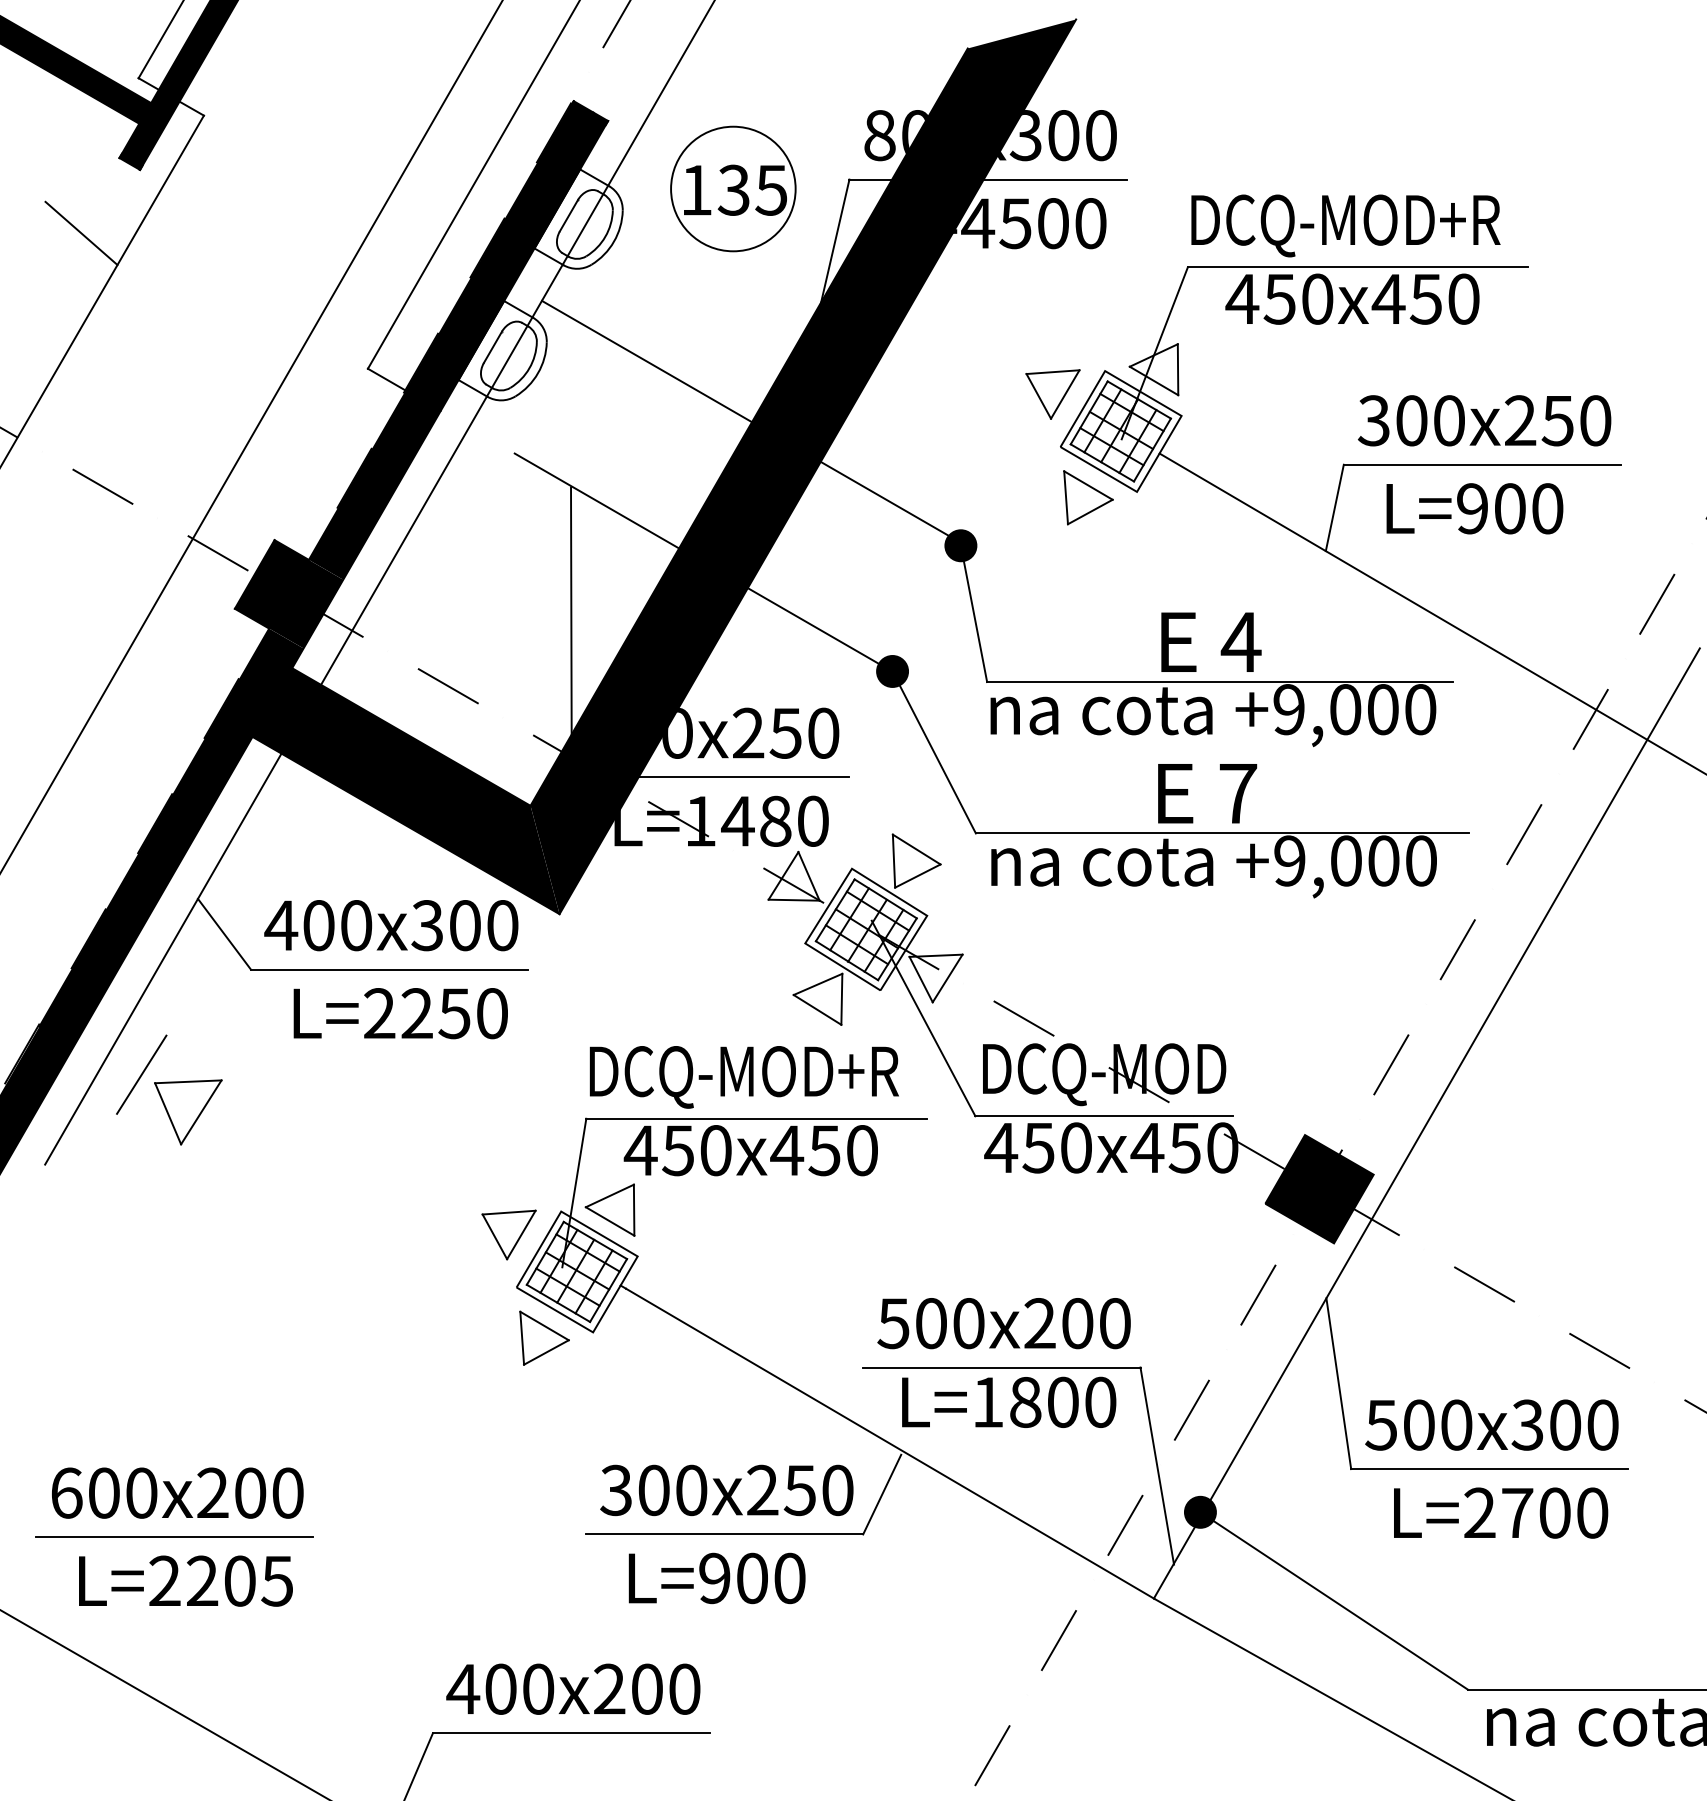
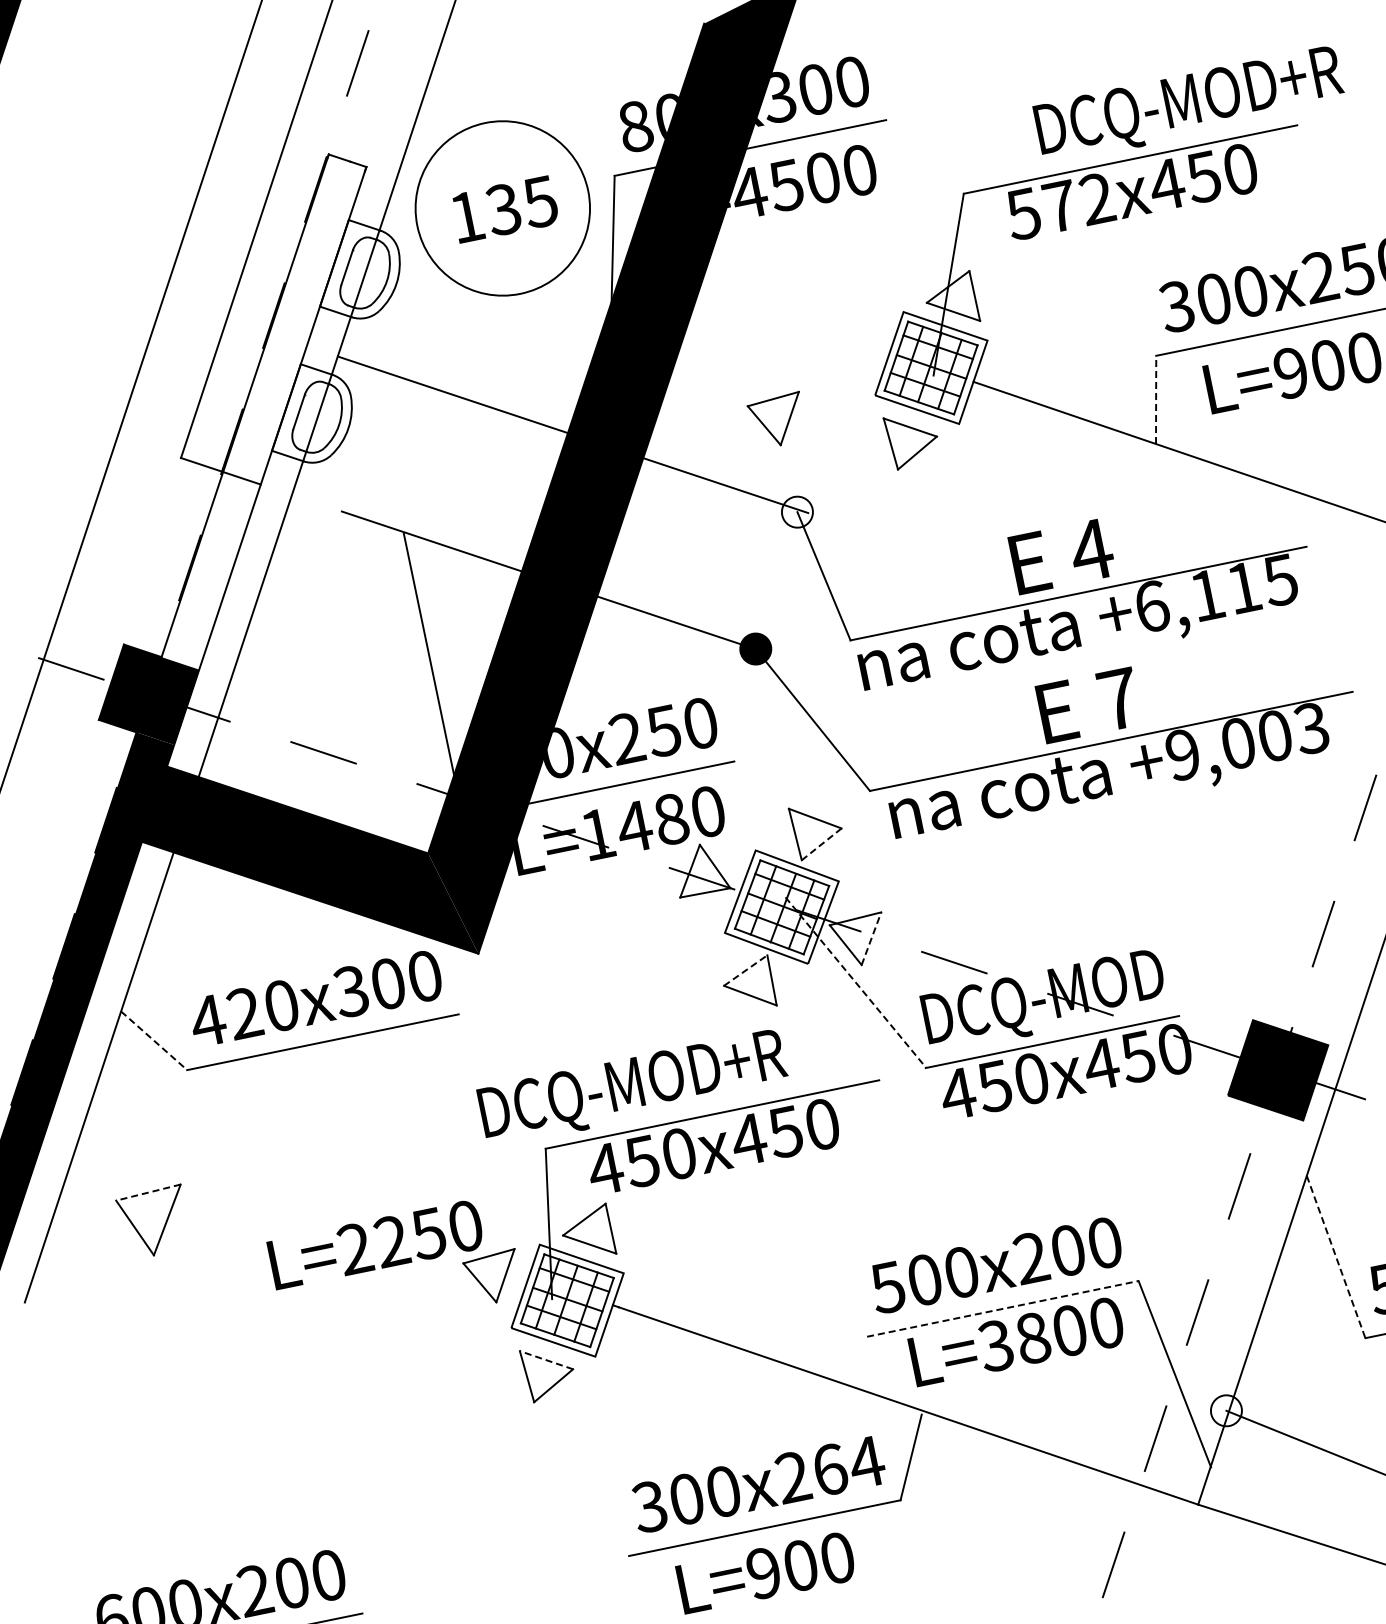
circle: (733, 188) -> (502, 207), size x1.4
text: (1345, 225) -> (1189, 104), moved
text: (1279, 298) -> (1059, 205), 450x450 -> 572x450
fill: (458, 340) -> (264, 412), removed
part: (1052, 394) -> (777, 421), moved
line: (1334, 507) -> (1155, 399), solid -> dashed
fill: (960, 545) -> (796, 511), removed
text: (1354, 709) -> (1215, 593), +9,000 -> +6,115
text: (1420, 860) -> (1310, 728), +9,000 -> +9,003
line: (917, 876) -> (821, 844), solid -> dashed
text: (318, 925) -> (244, 1013), 400 -> 420
line: (224, 934) -> (154, 1041), solid -> dashed
line: (947, 978) -> (871, 938), solid -> dashed
line: (818, 984) -> (746, 970), solid -> dashed
text: (400, 1013) -> (375, 1244), moved
line: (923, 1018) -> (855, 982), solid -> dashed
line: (141, 1074) -> (101, 1194), removed
text: (743, 1077) -> (632, 1088), moved
line: (187, 1081) -> (147, 1192), solid -> dashed
line: (544, 1325) -> (546, 1359), solid -> dashed
line: (1001, 1367) -> (1002, 1308), solid -> dashed
line: (1338, 1384) -> (1335, 1257), solid -> dashed
text: (987, 1402) -> (995, 1346), L=1800 -> L=3800
text: (818, 1490) -> (847, 1466), 250 -> 264
fill: (1199, 1511) -> (1225, 1410), removed

